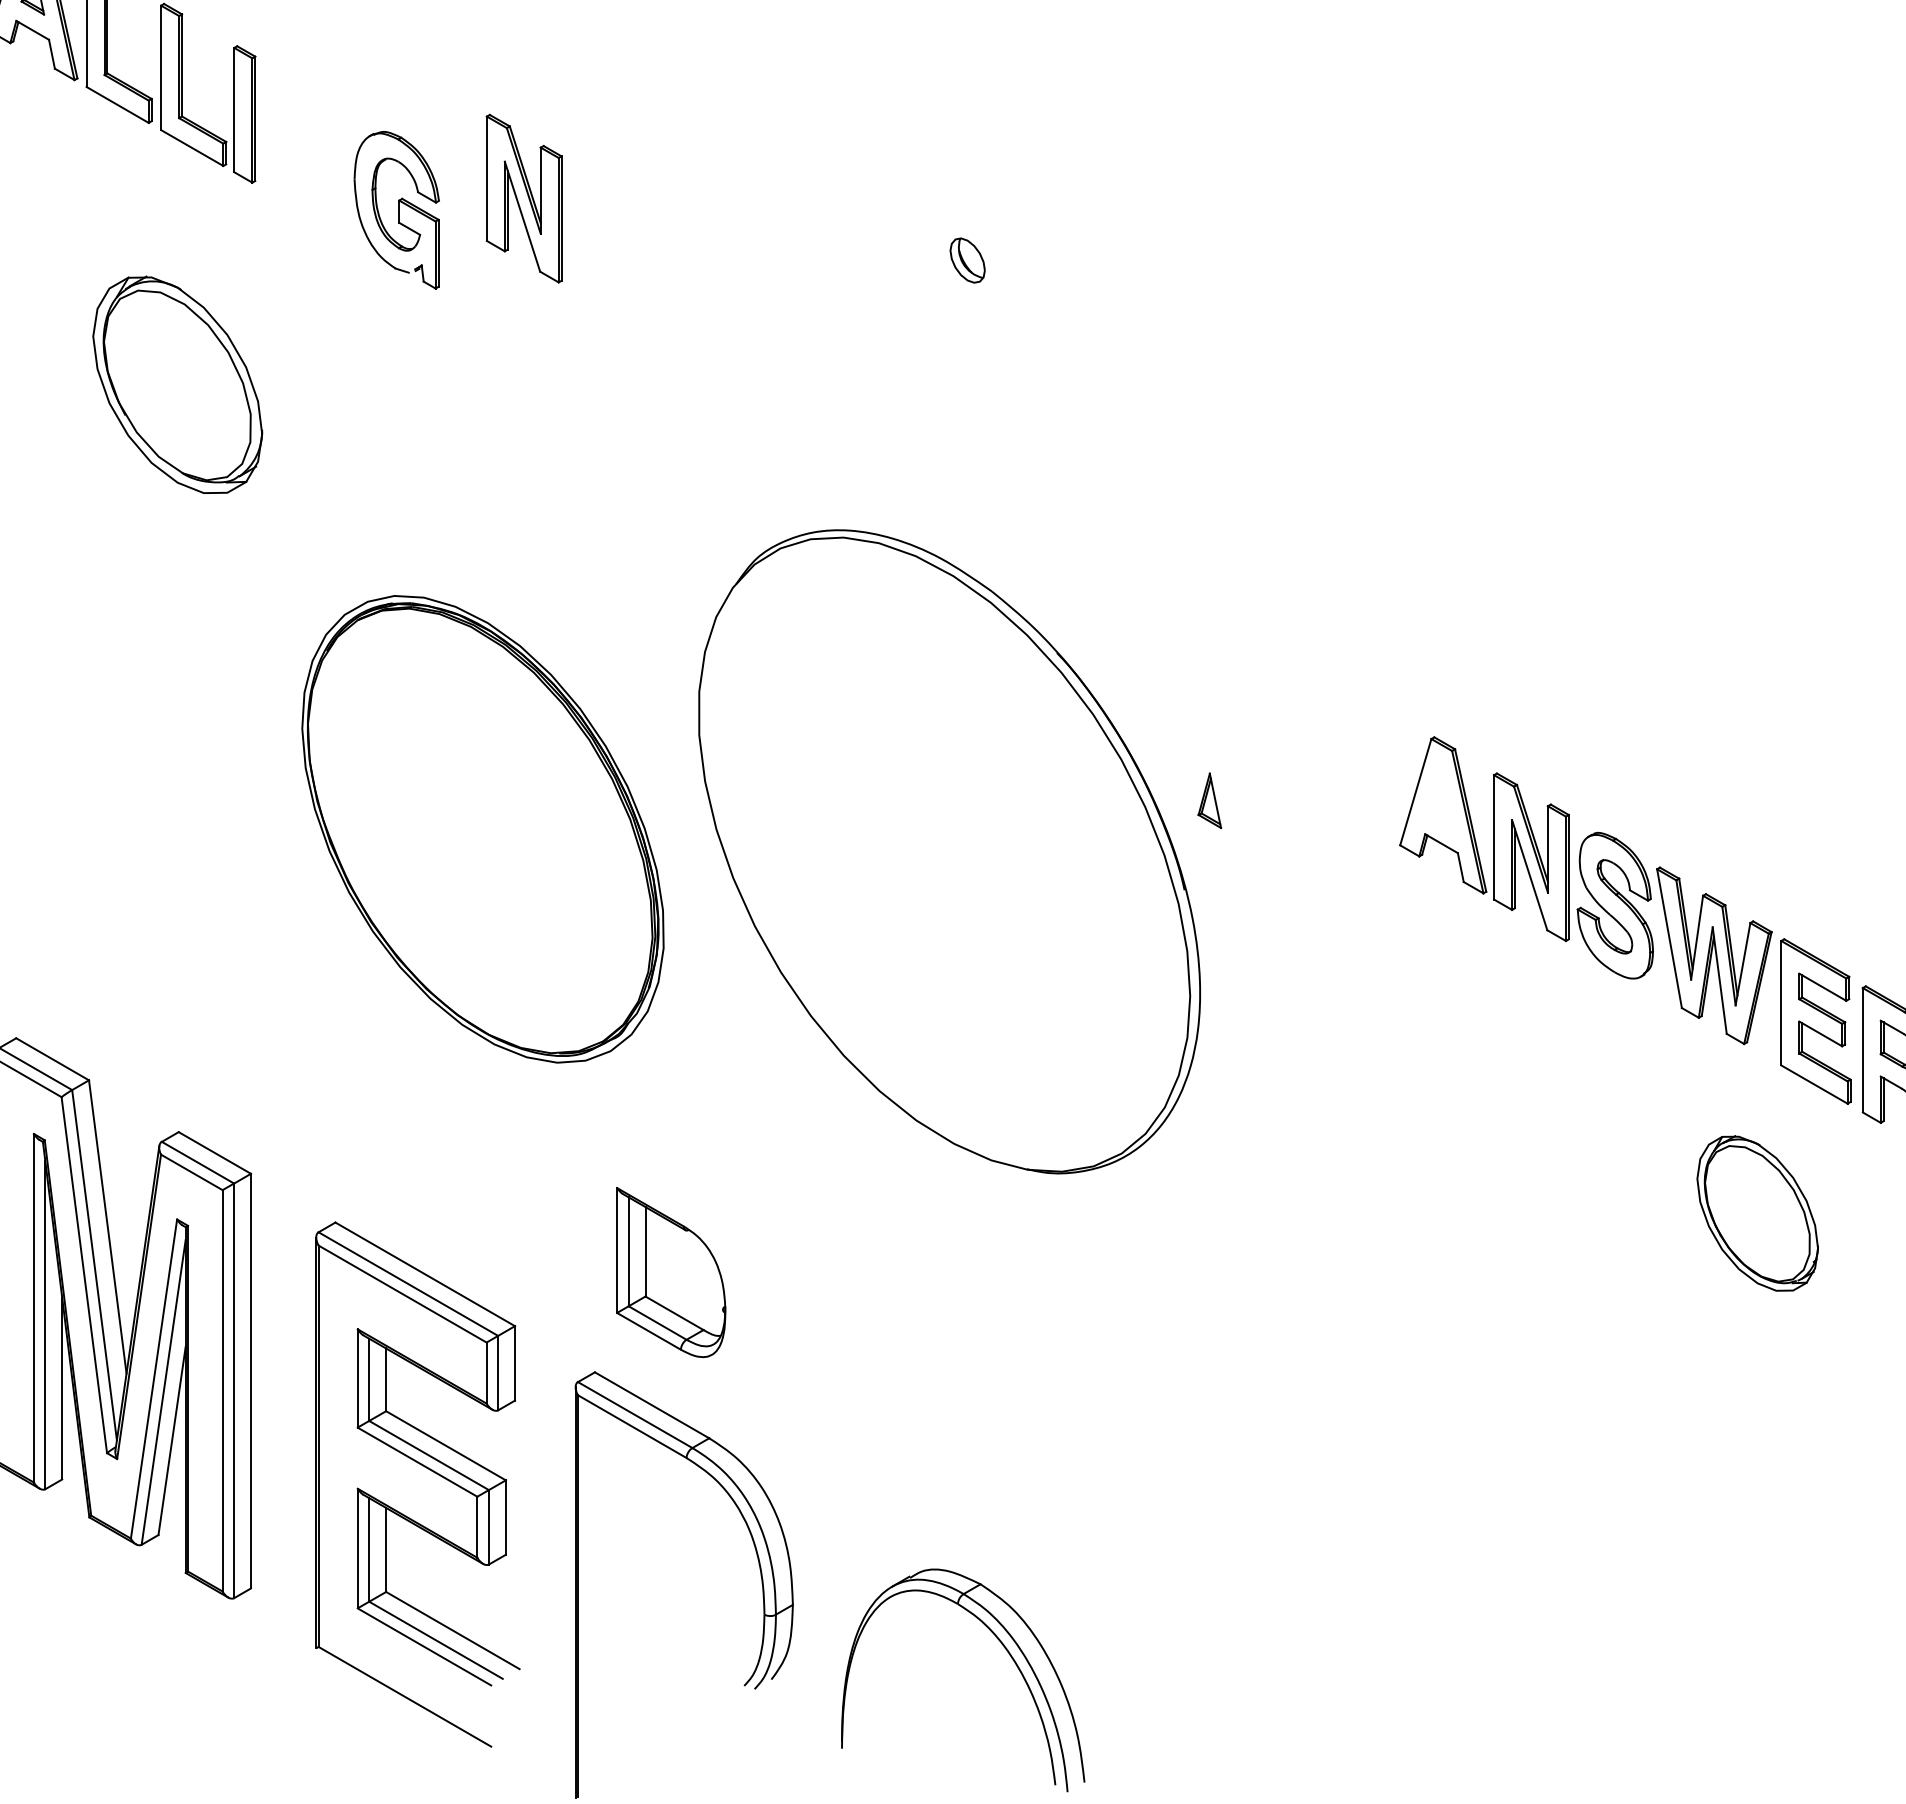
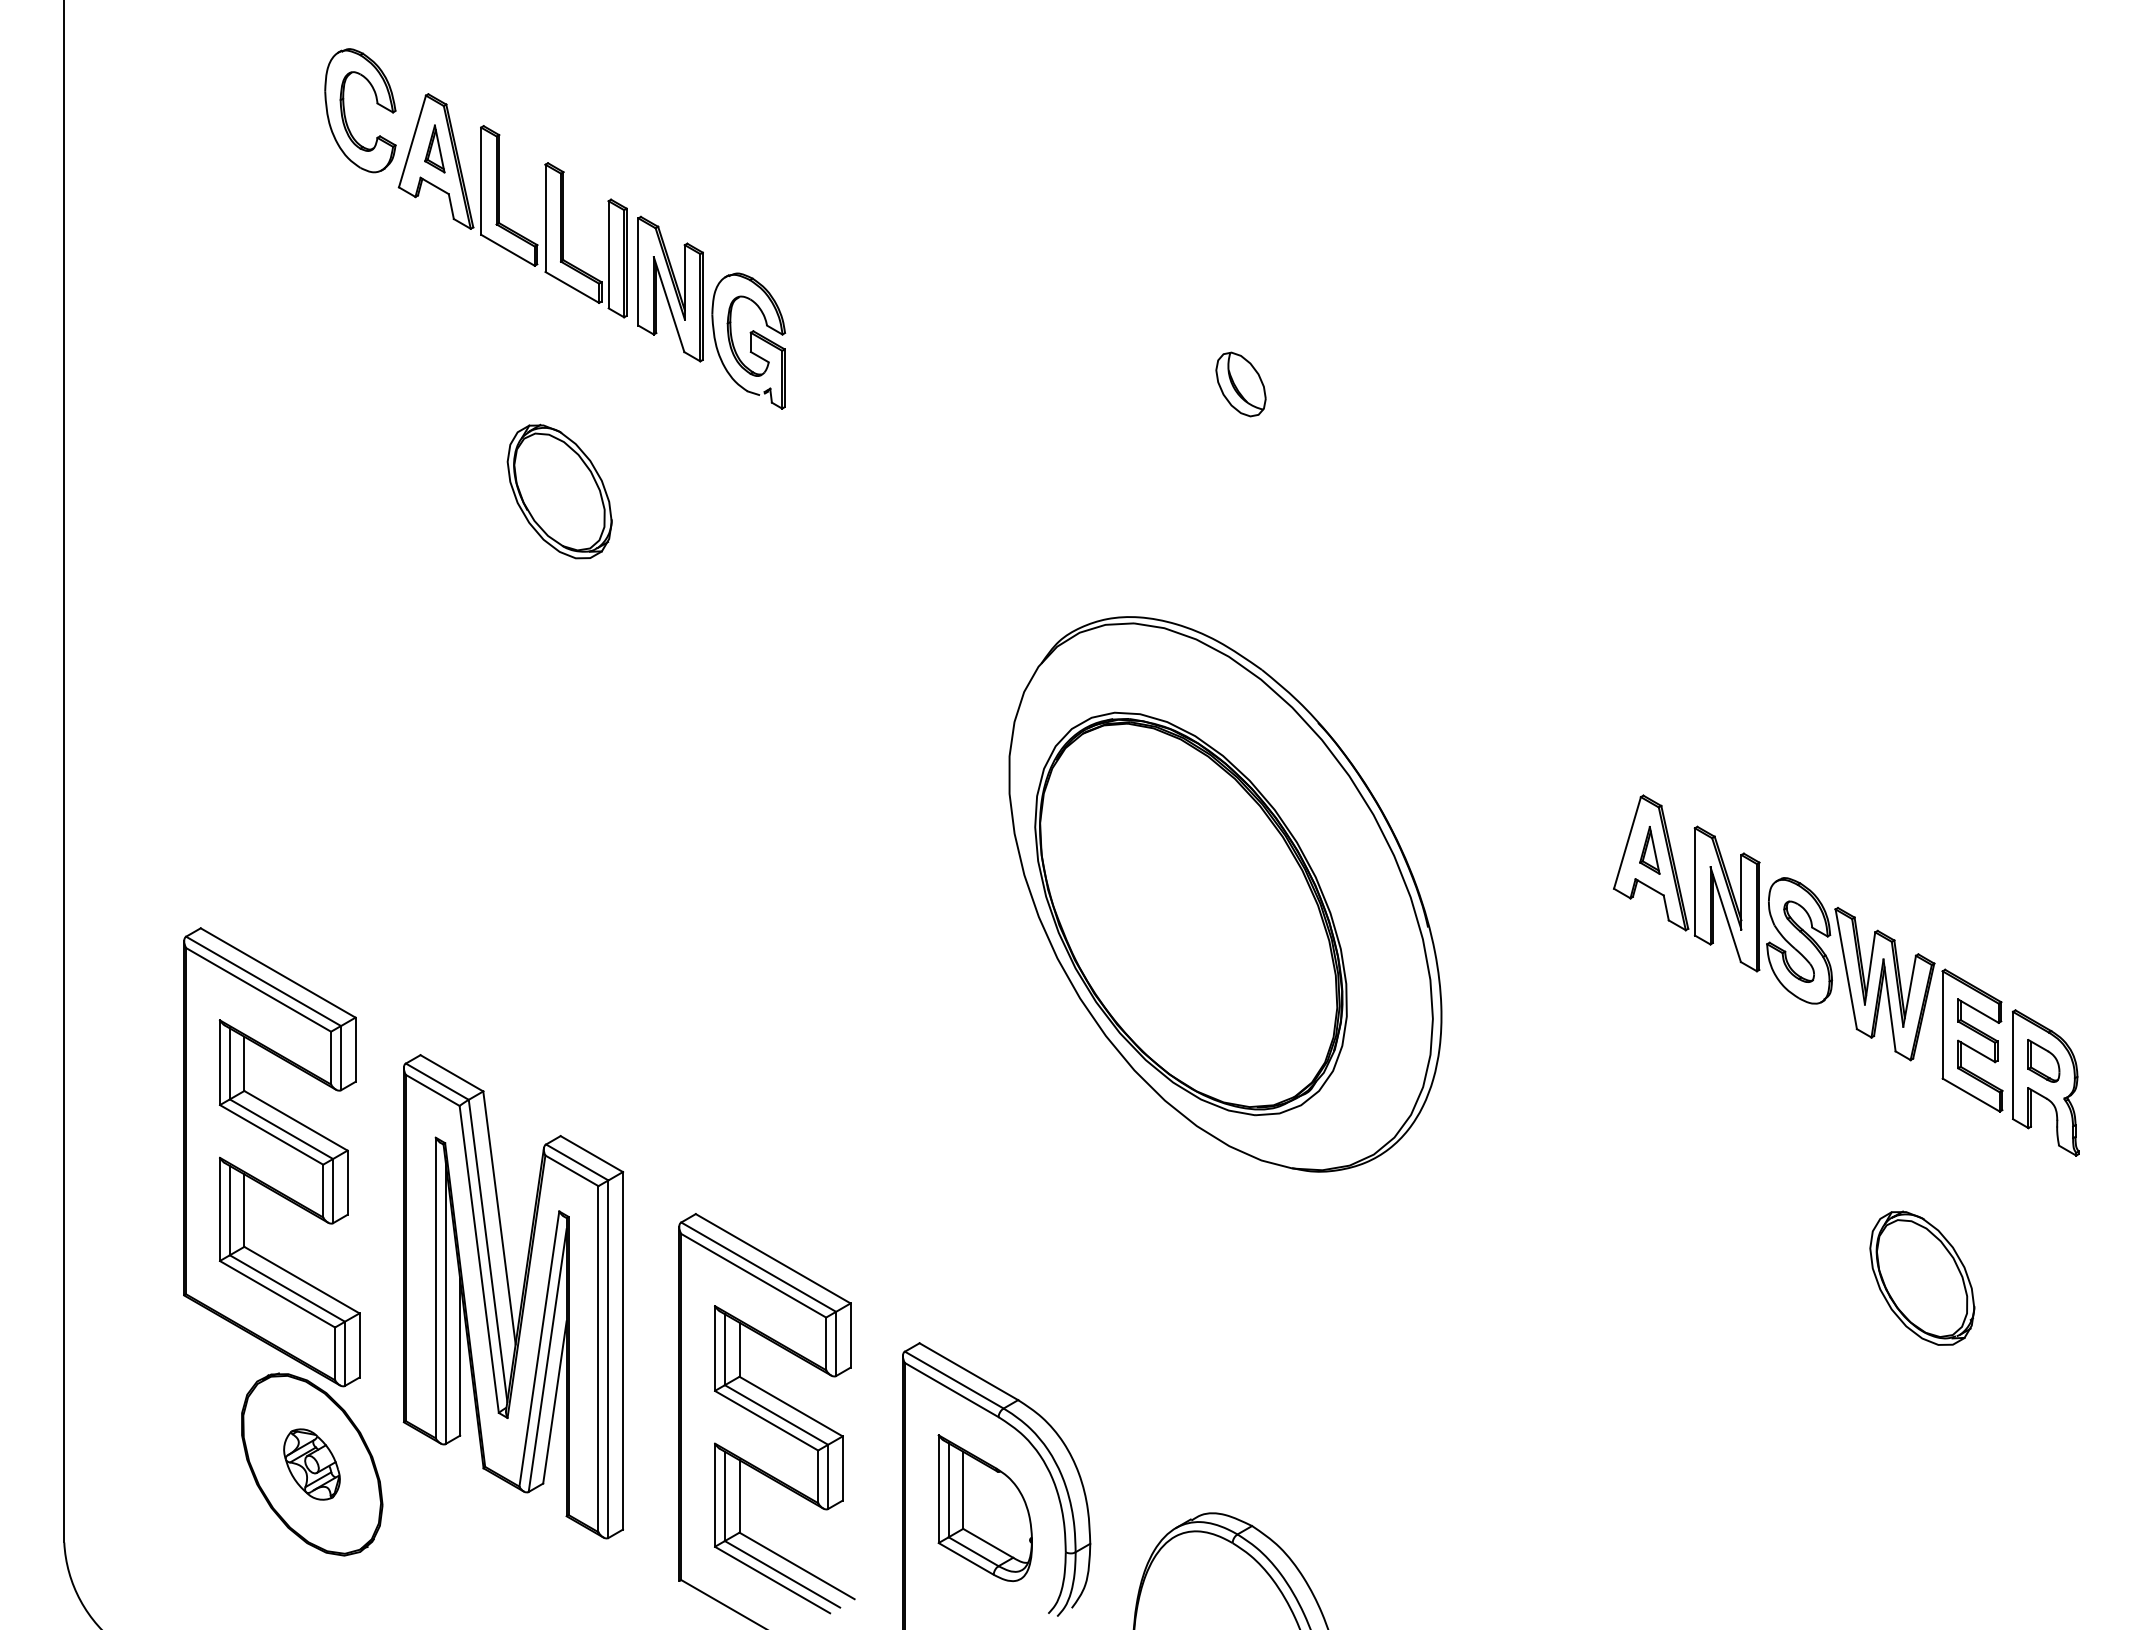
part: (524, 197) -> (670, 288), moved
part: (967, 260) -> (1240, 384), size x1.67
part: (177, 384) -> (559, 491), size x0.71
part: (1209, 800) -> (1649, 850), moved
part: (482, 828) -> (1190, 913), moved
part: (1757, 1212) -> (1922, 1277), moved
part: (670, 1272) -> (984, 1508), moved

